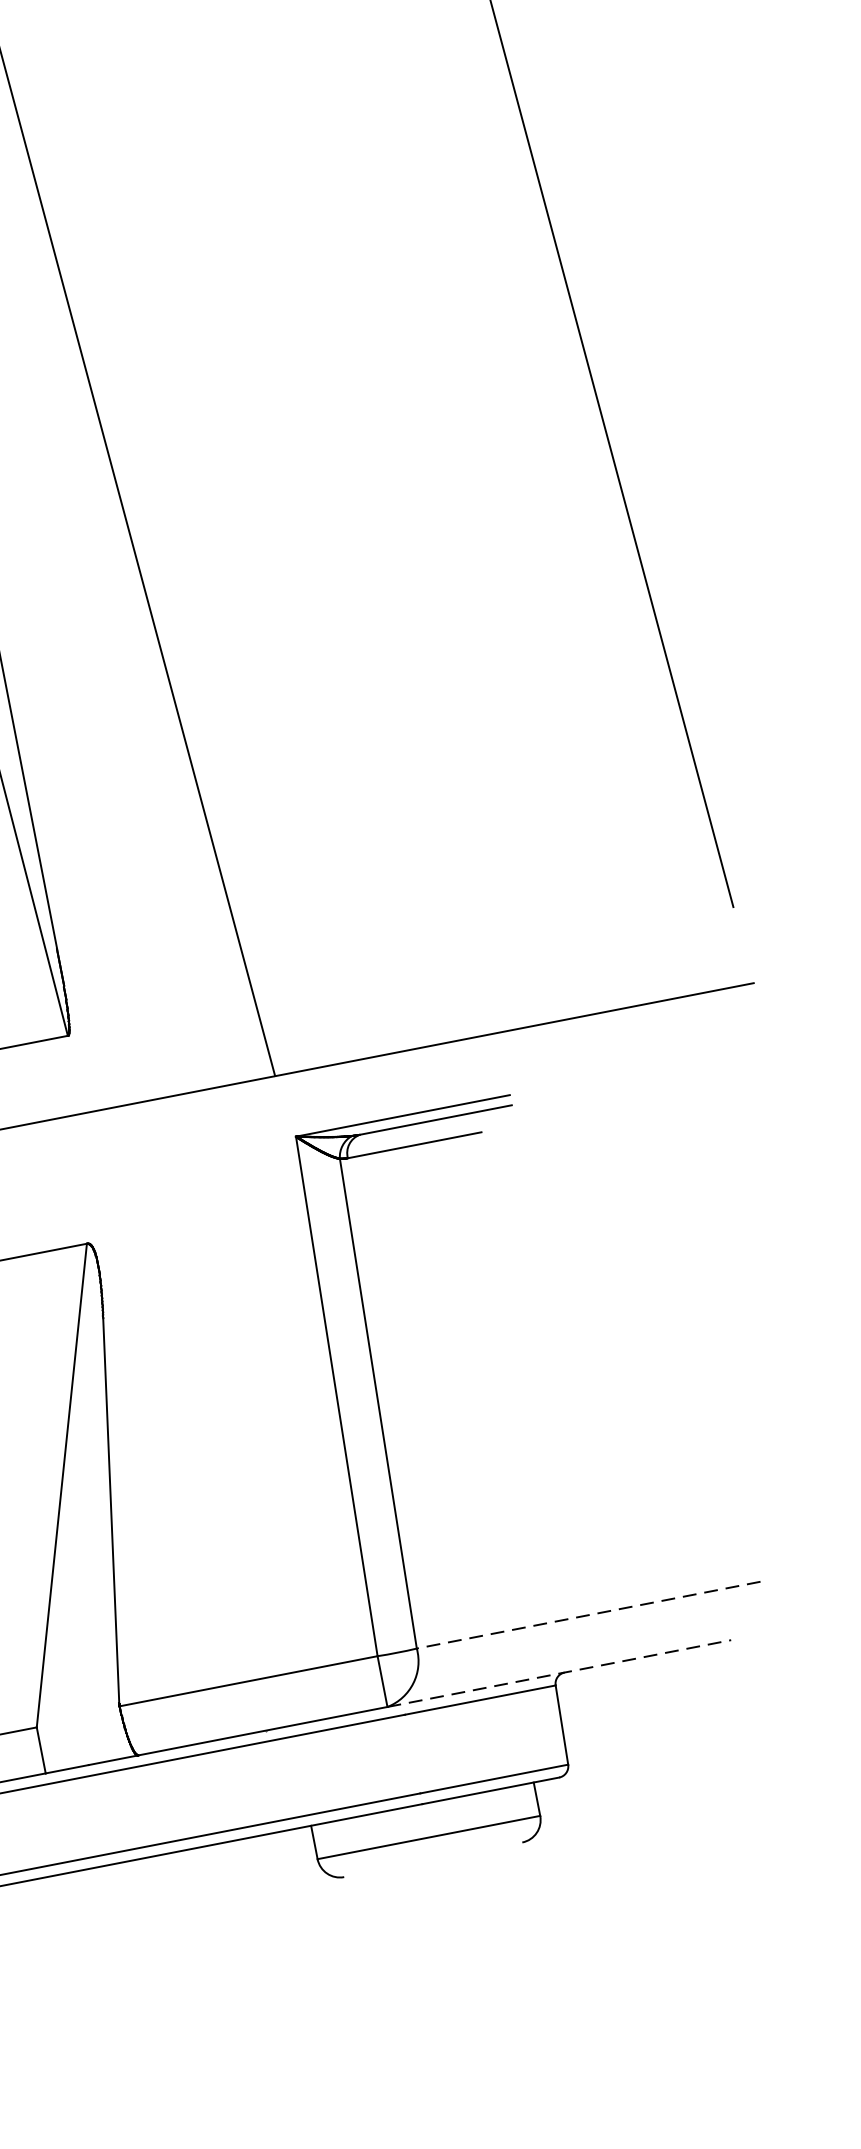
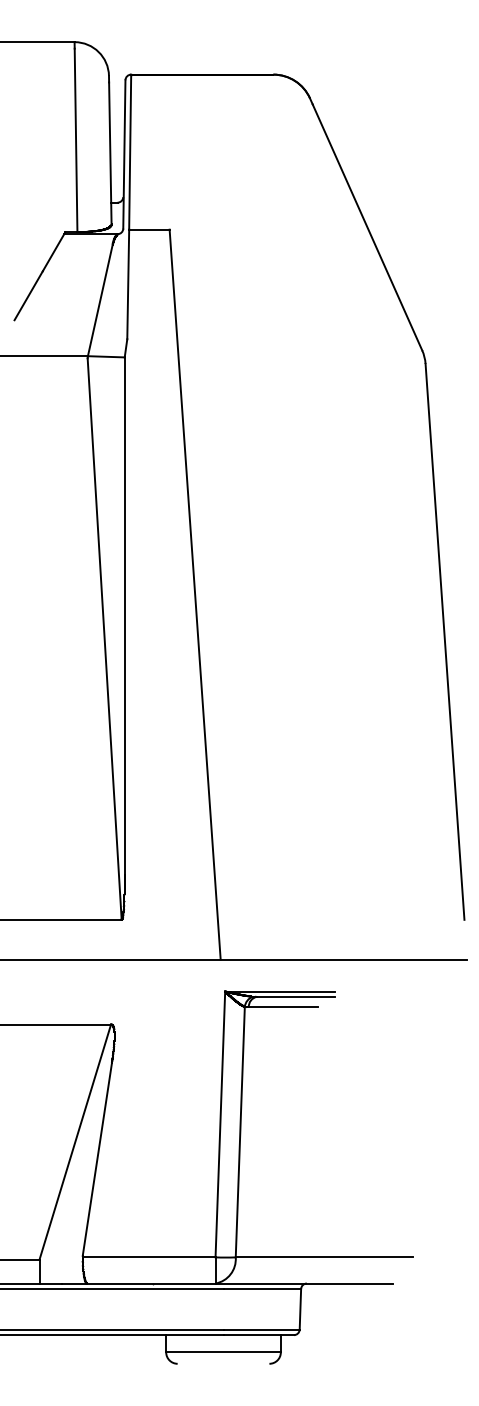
line: (589, 1615) -> (324, 1257), dashed -> solid
line: (560, 1673) -> (304, 1283), dashed -> solid

